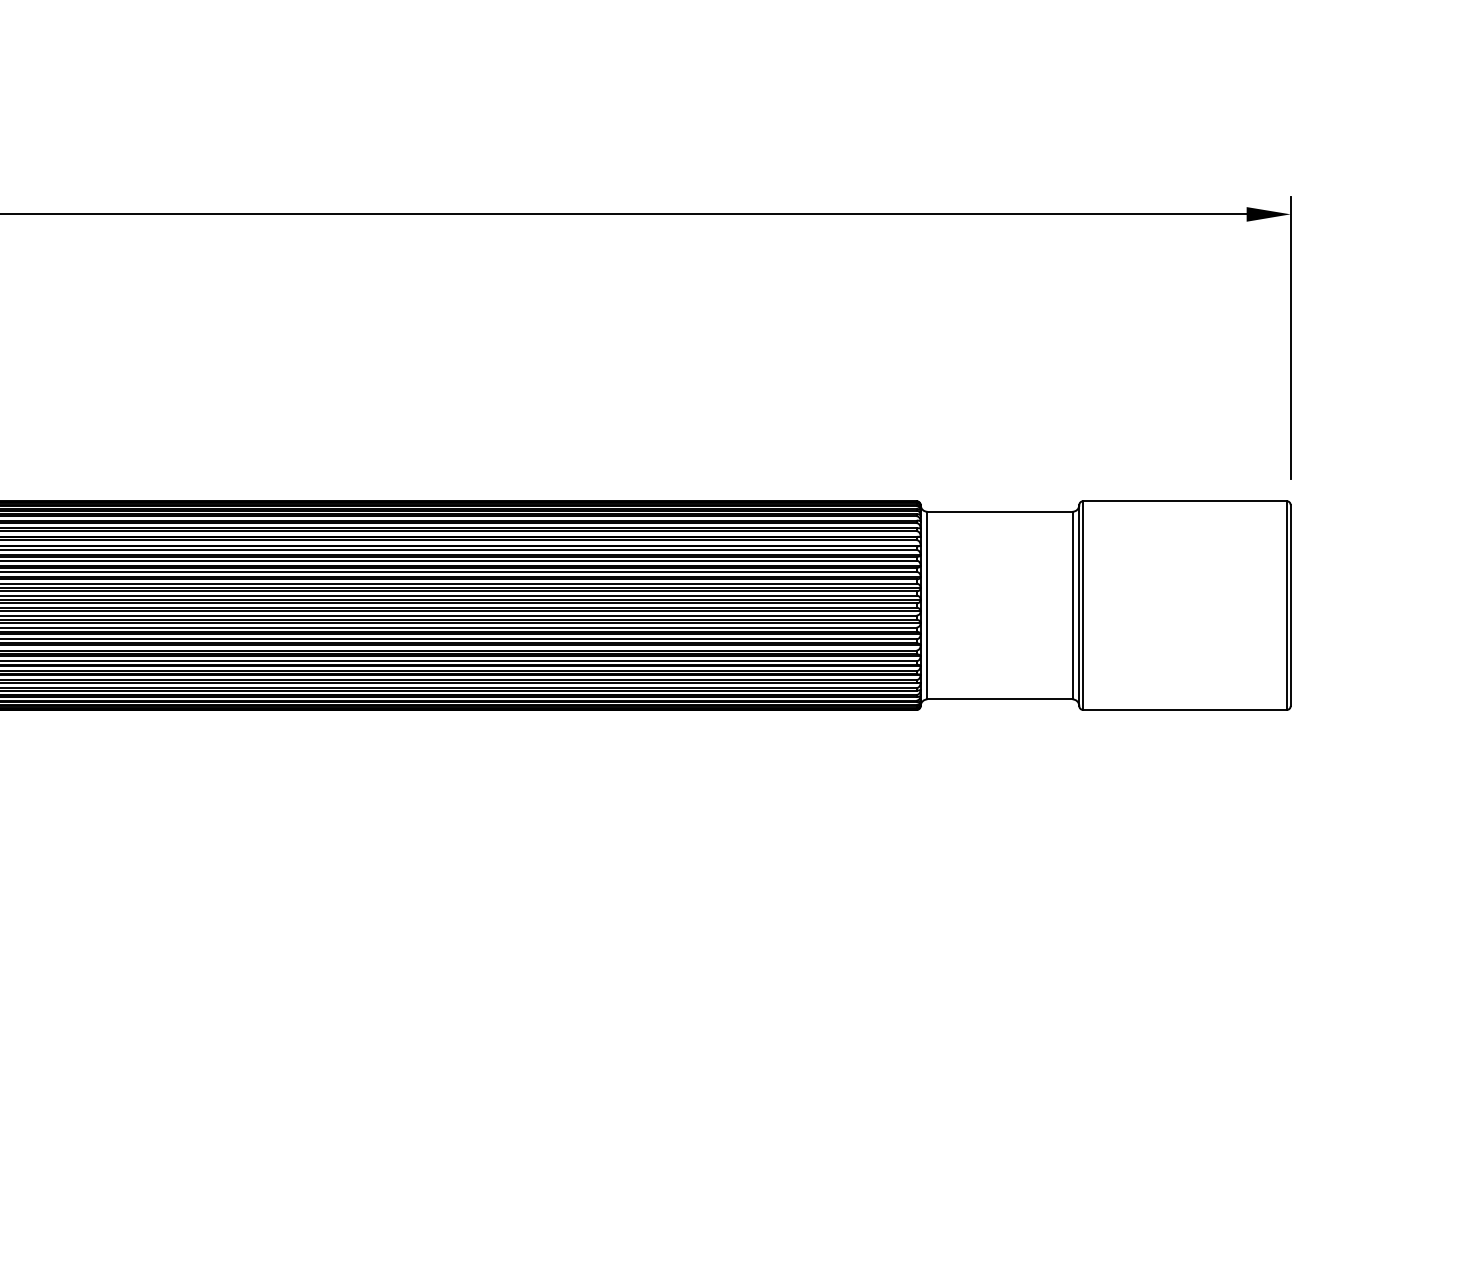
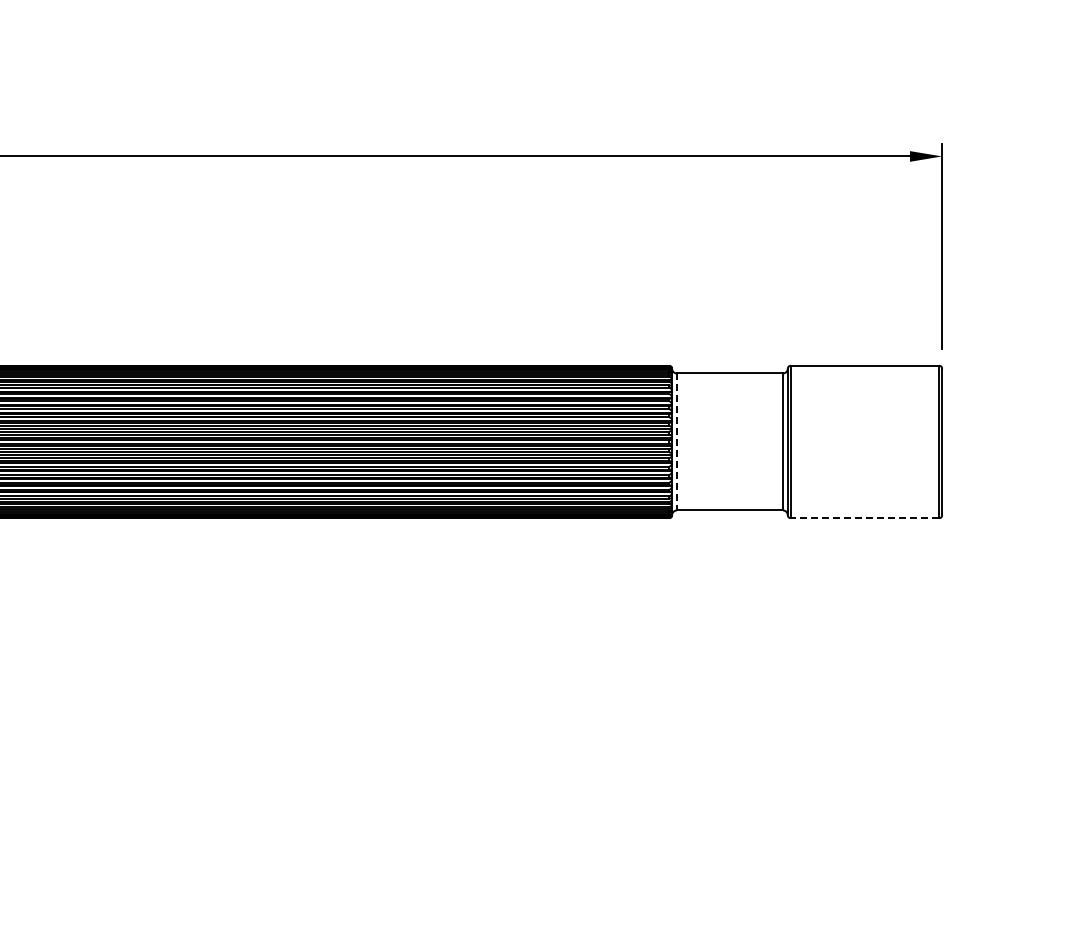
line: (926, 606) -> (676, 442), solid -> dashed
line: (1184, 710) -> (864, 518), solid -> dashed

